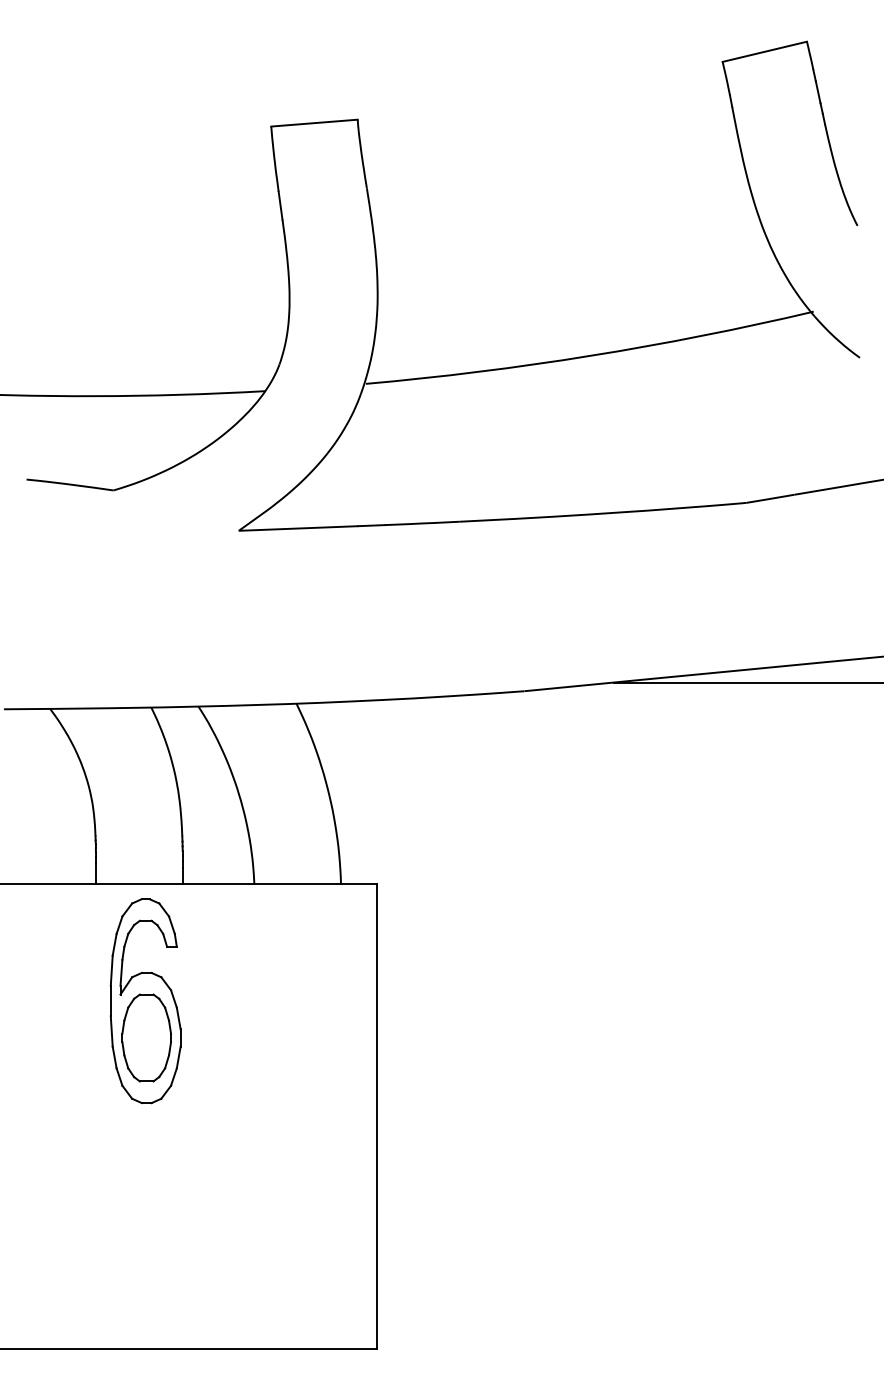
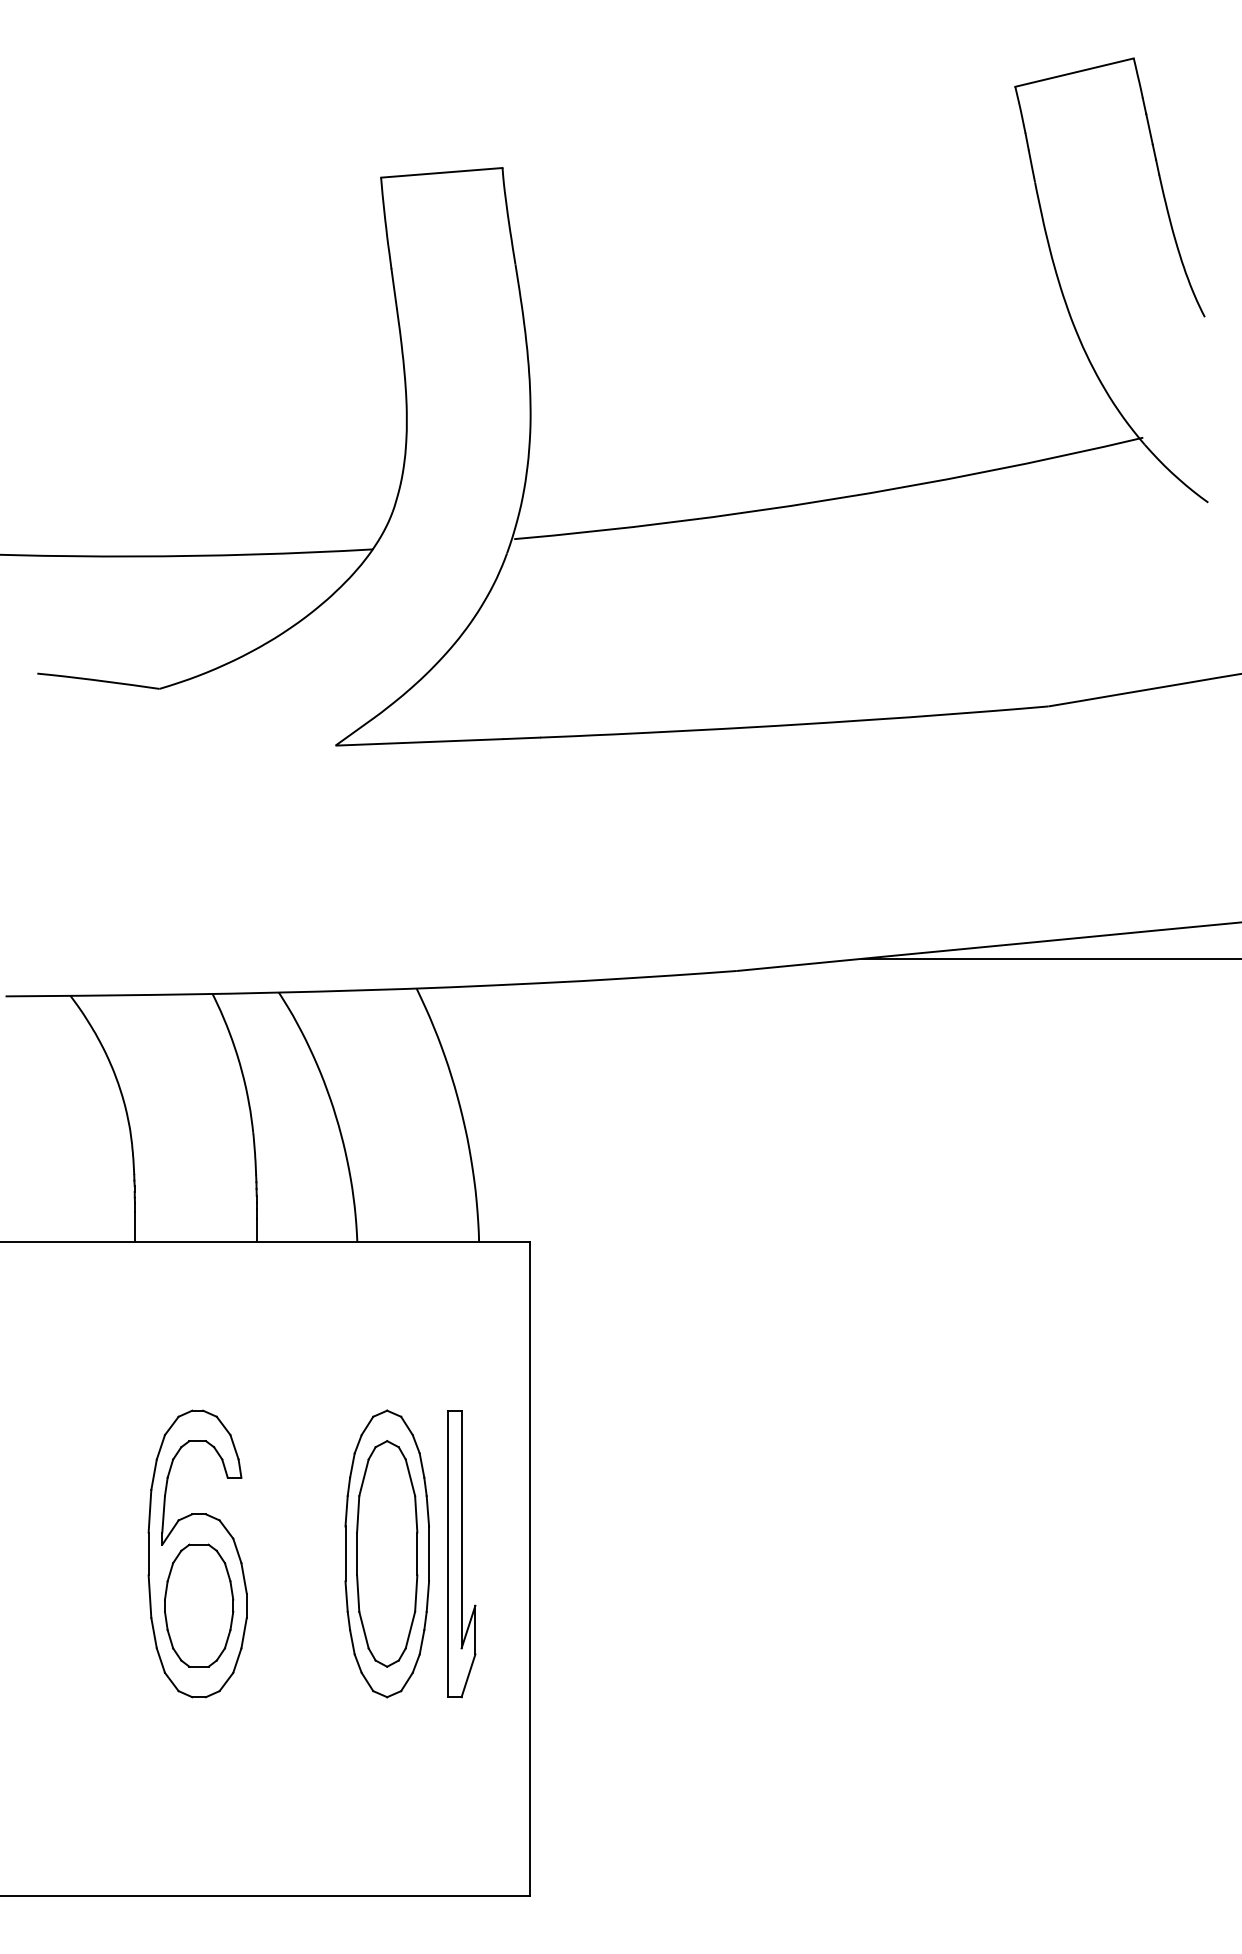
part: (145, 1001) -> (197, 1554), moved
part: (328, 1105) -> (461, 1553), added
part: (275, 1106) -> (387, 1554), added

